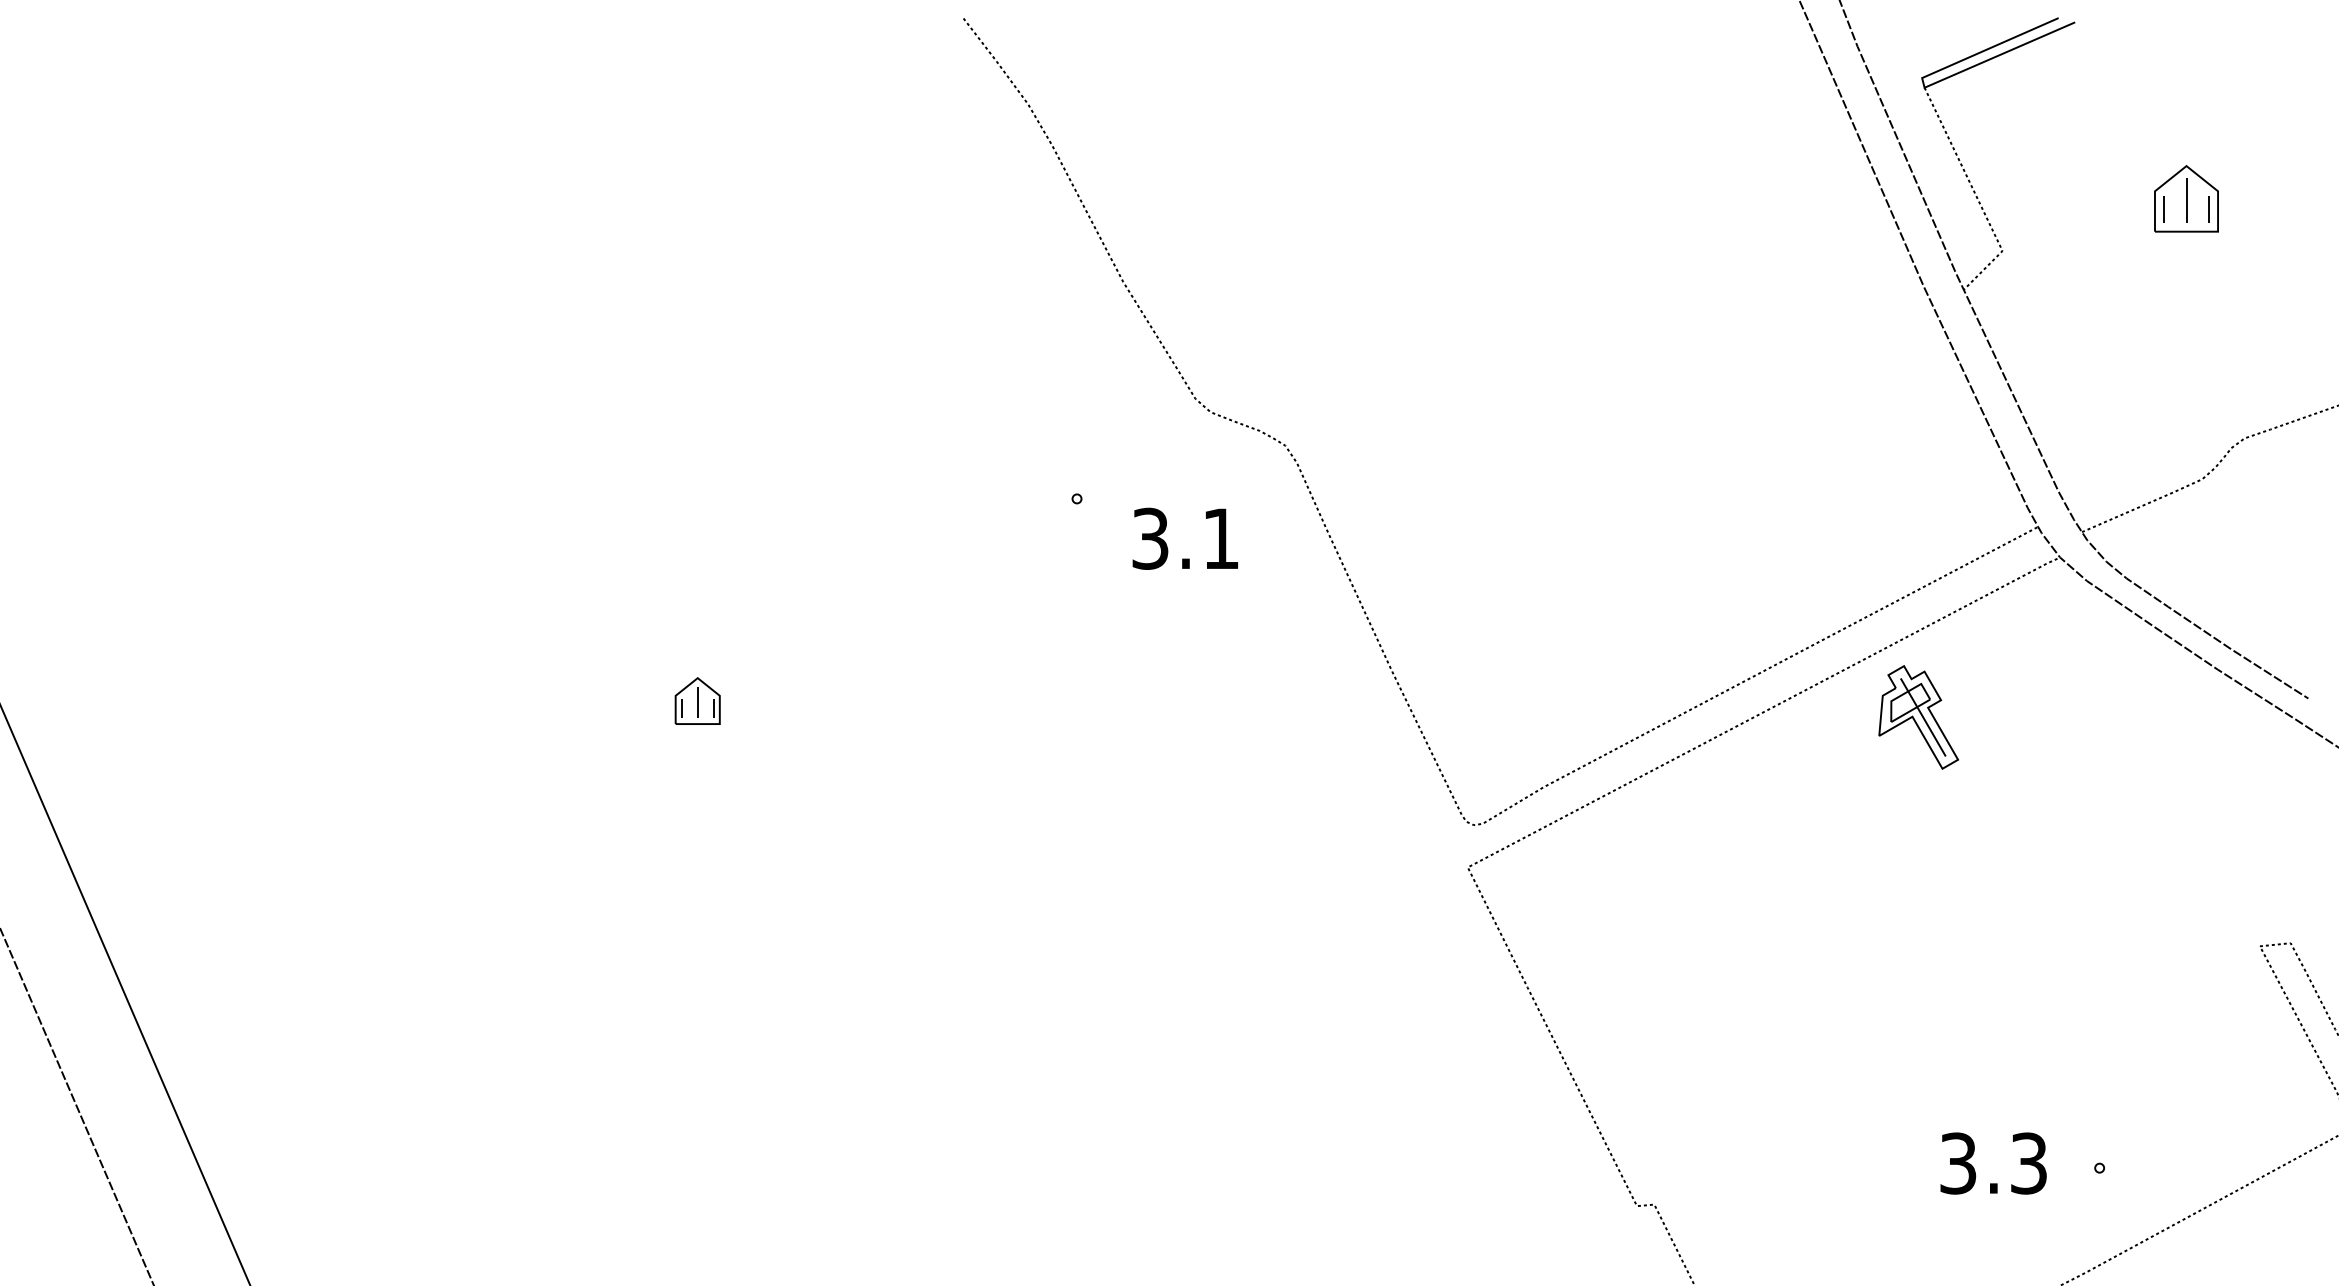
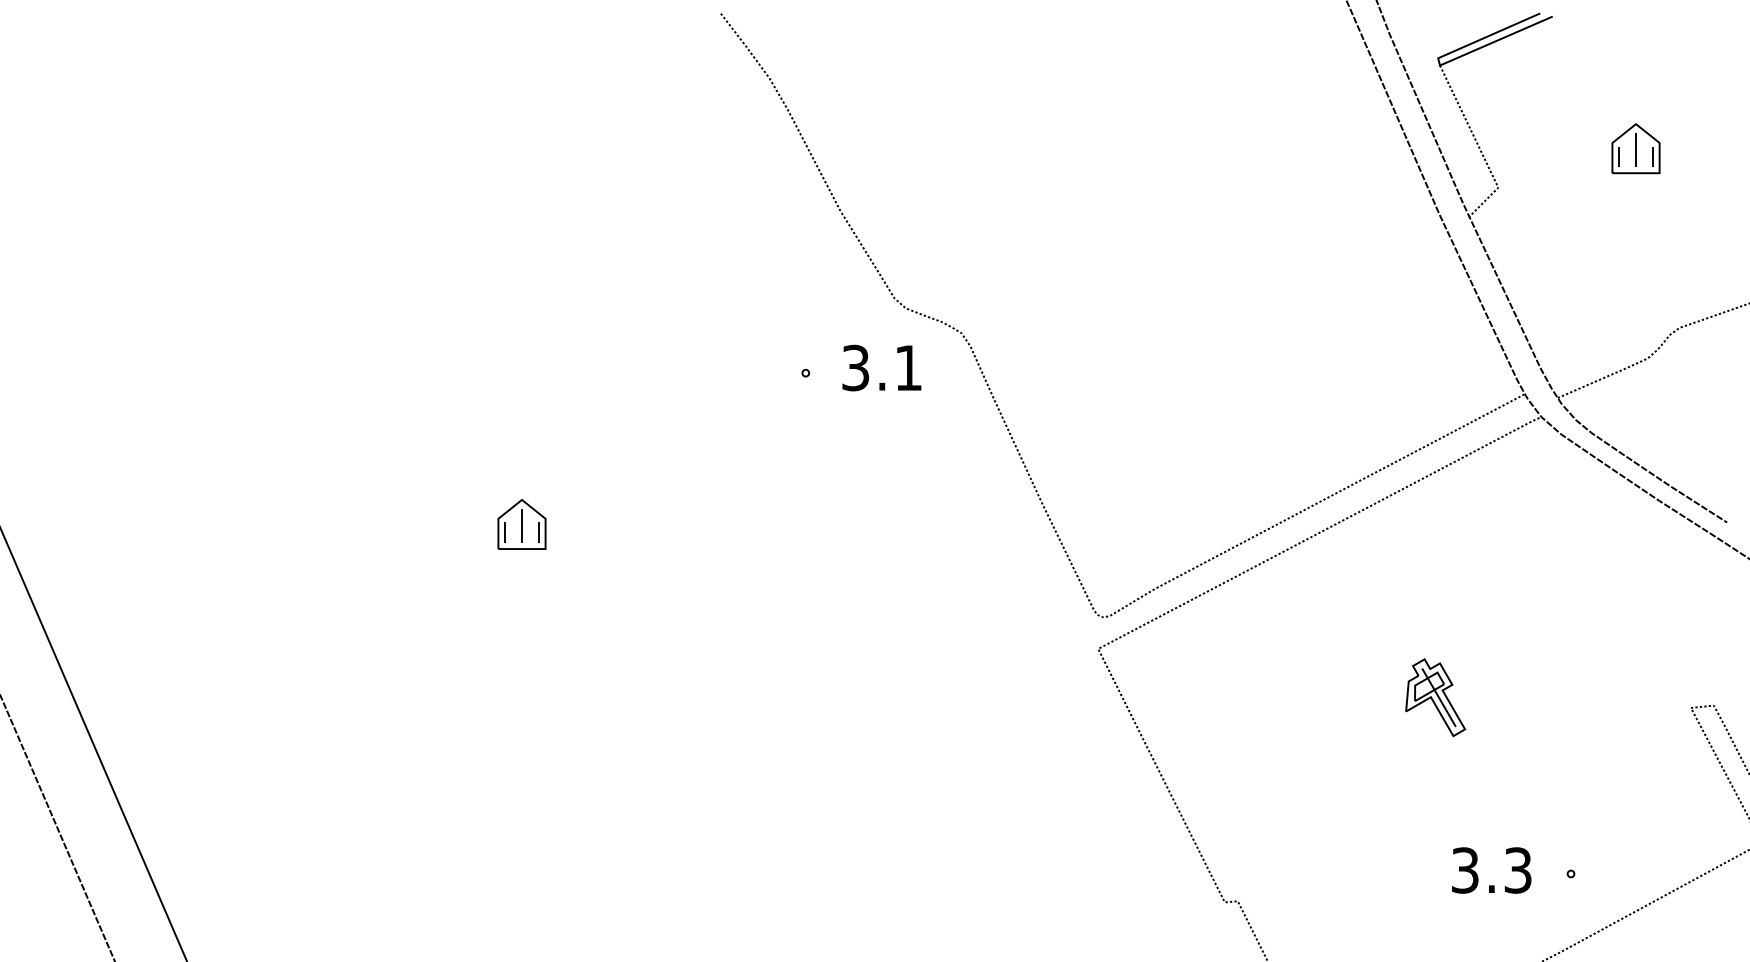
text: (1184, 538) -> (881, 367), moved
part: (697, 701) -> (521, 524), size x1.43
part: (1918, 717) -> (1435, 697), moved

